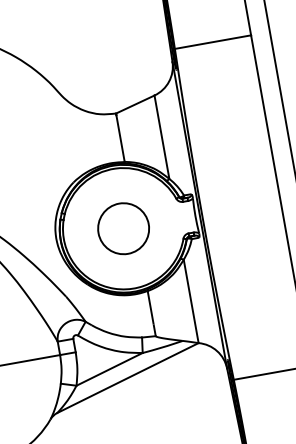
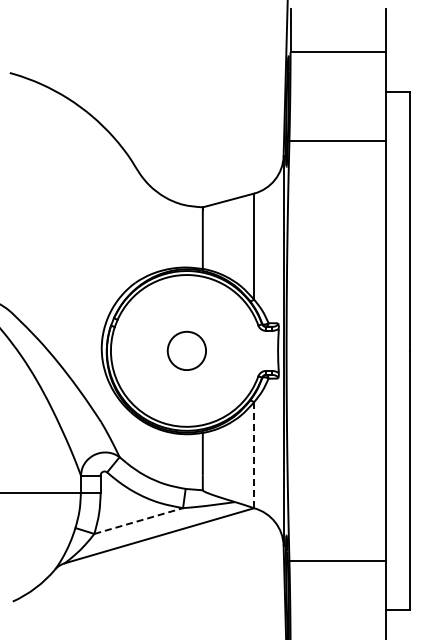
circle: (123, 228) -> (186, 350), size x0.6
line: (191, 301) -> (254, 455), solid -> dashed
line: (110, 368) -> (139, 520), solid -> dashed

